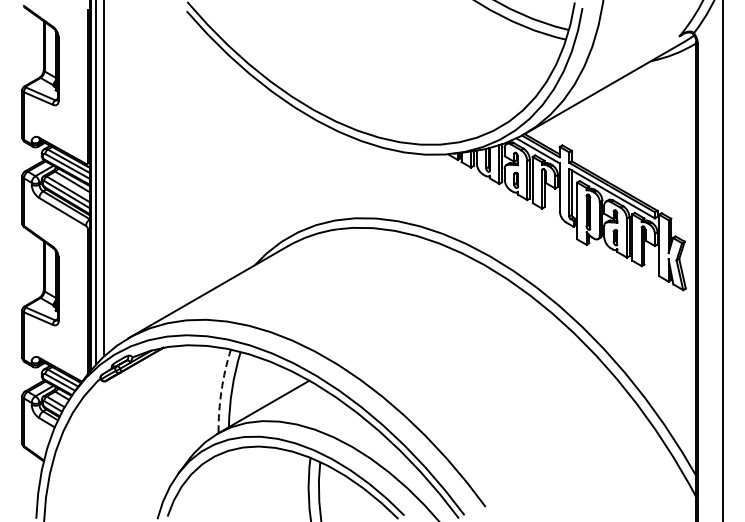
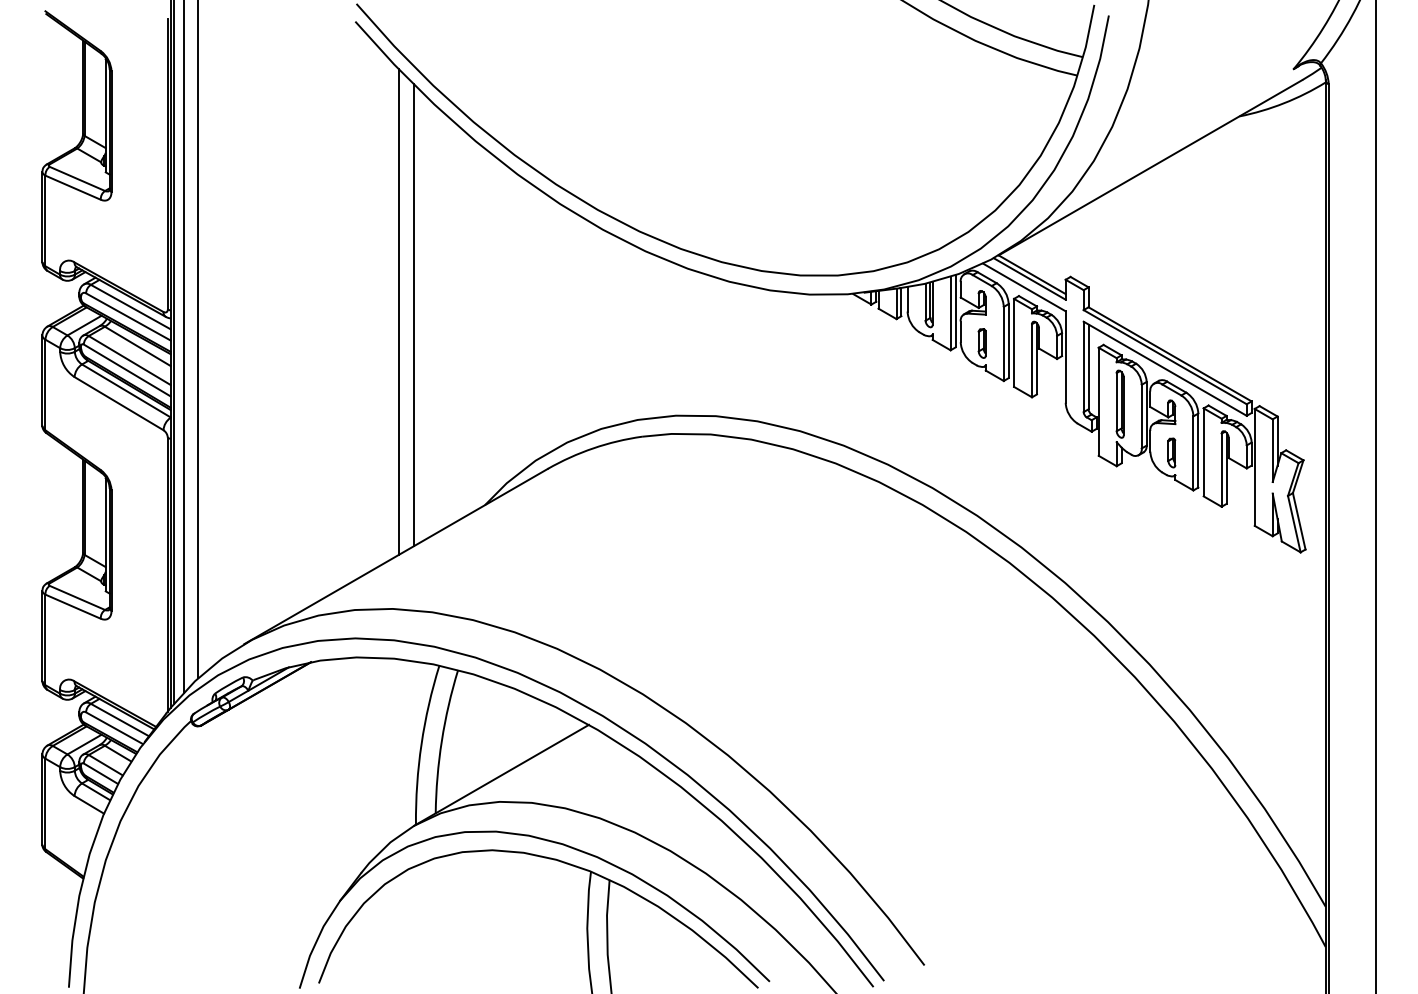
line: (209, 163) -> (398, 311), added
line: (217, 165) -> (413, 315), added
arc: (221, 390) -> (421, 743), dashed -> solid

